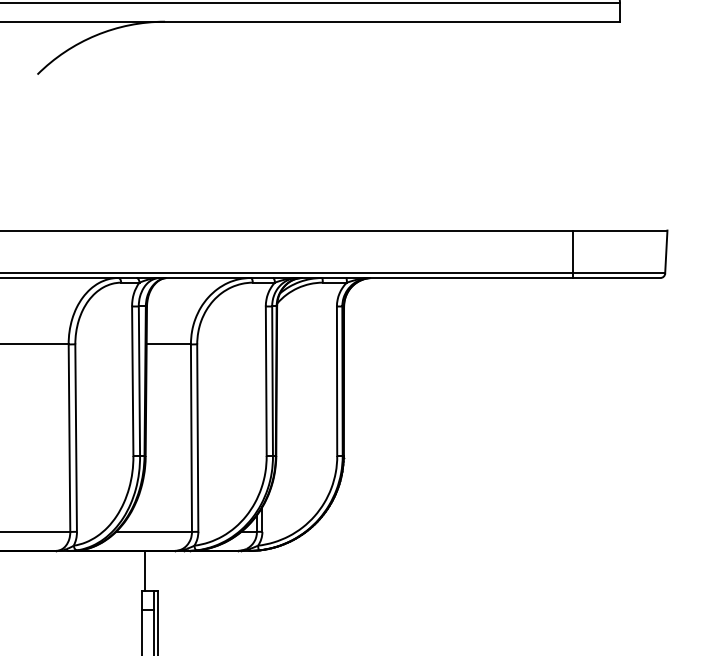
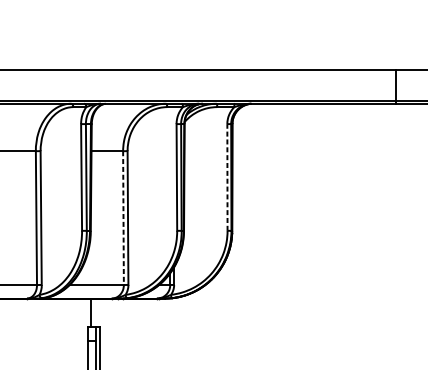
line: (337, 381) -> (227, 177), solid -> dashed
line: (191, 438) -> (123, 218), solid -> dashed

